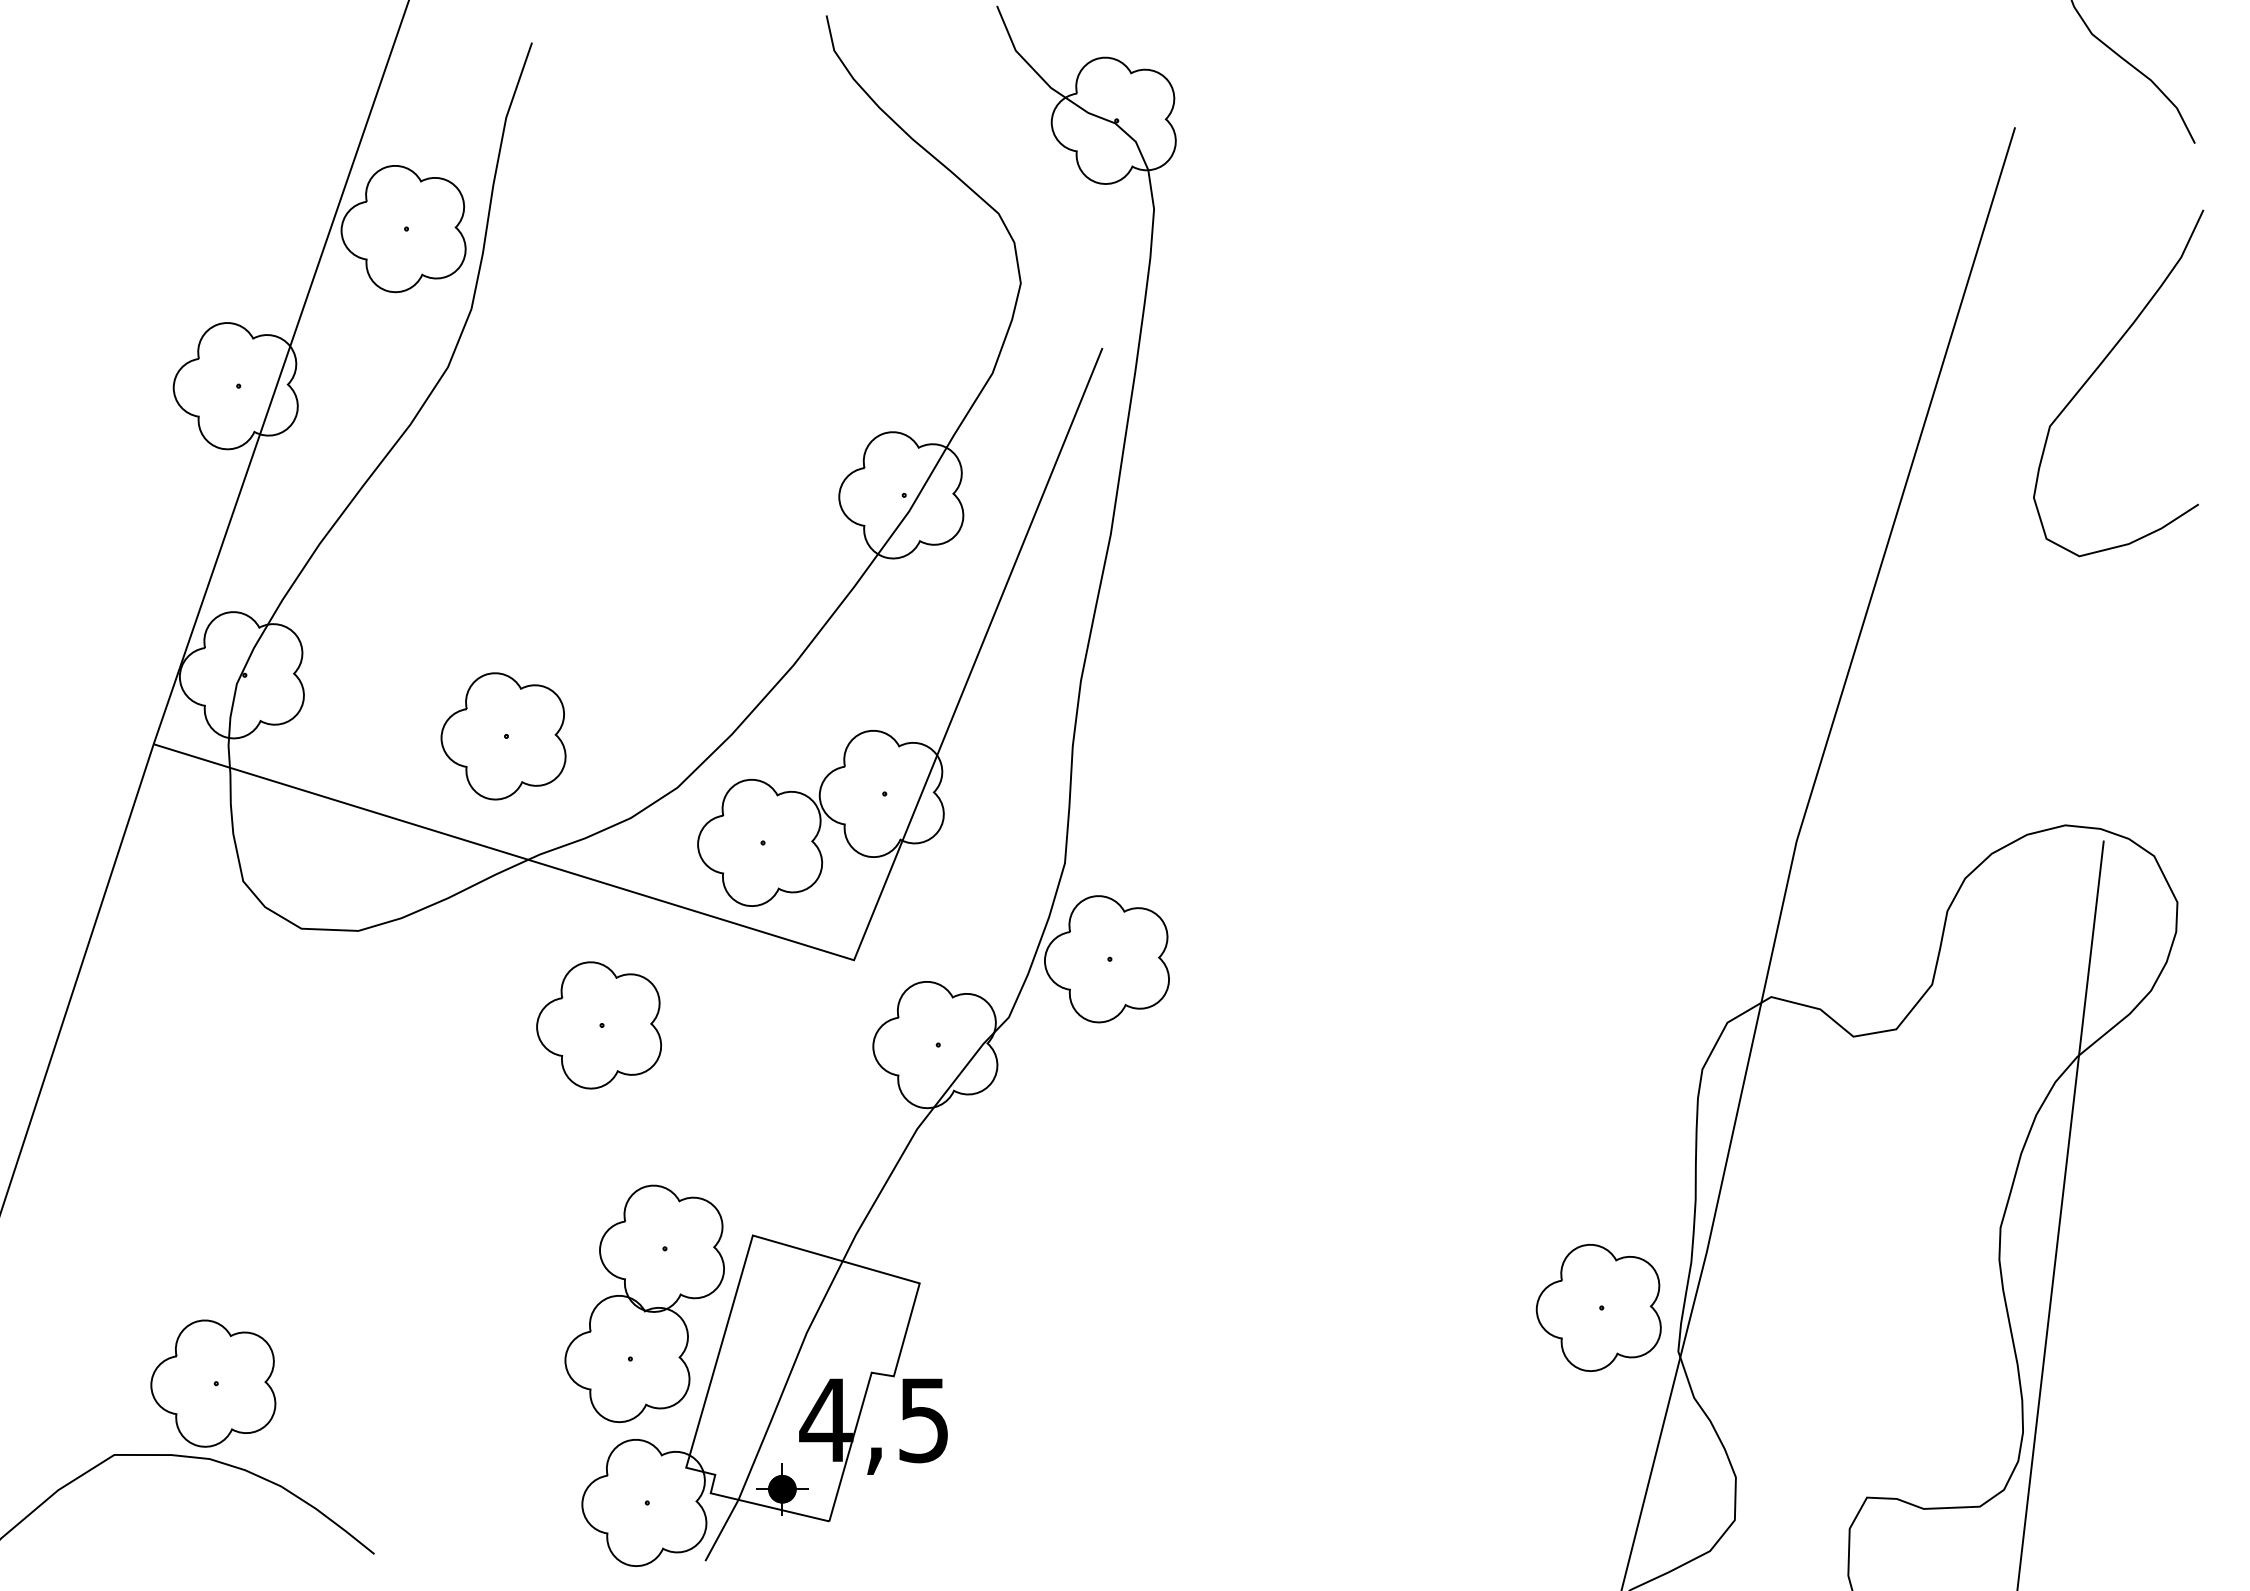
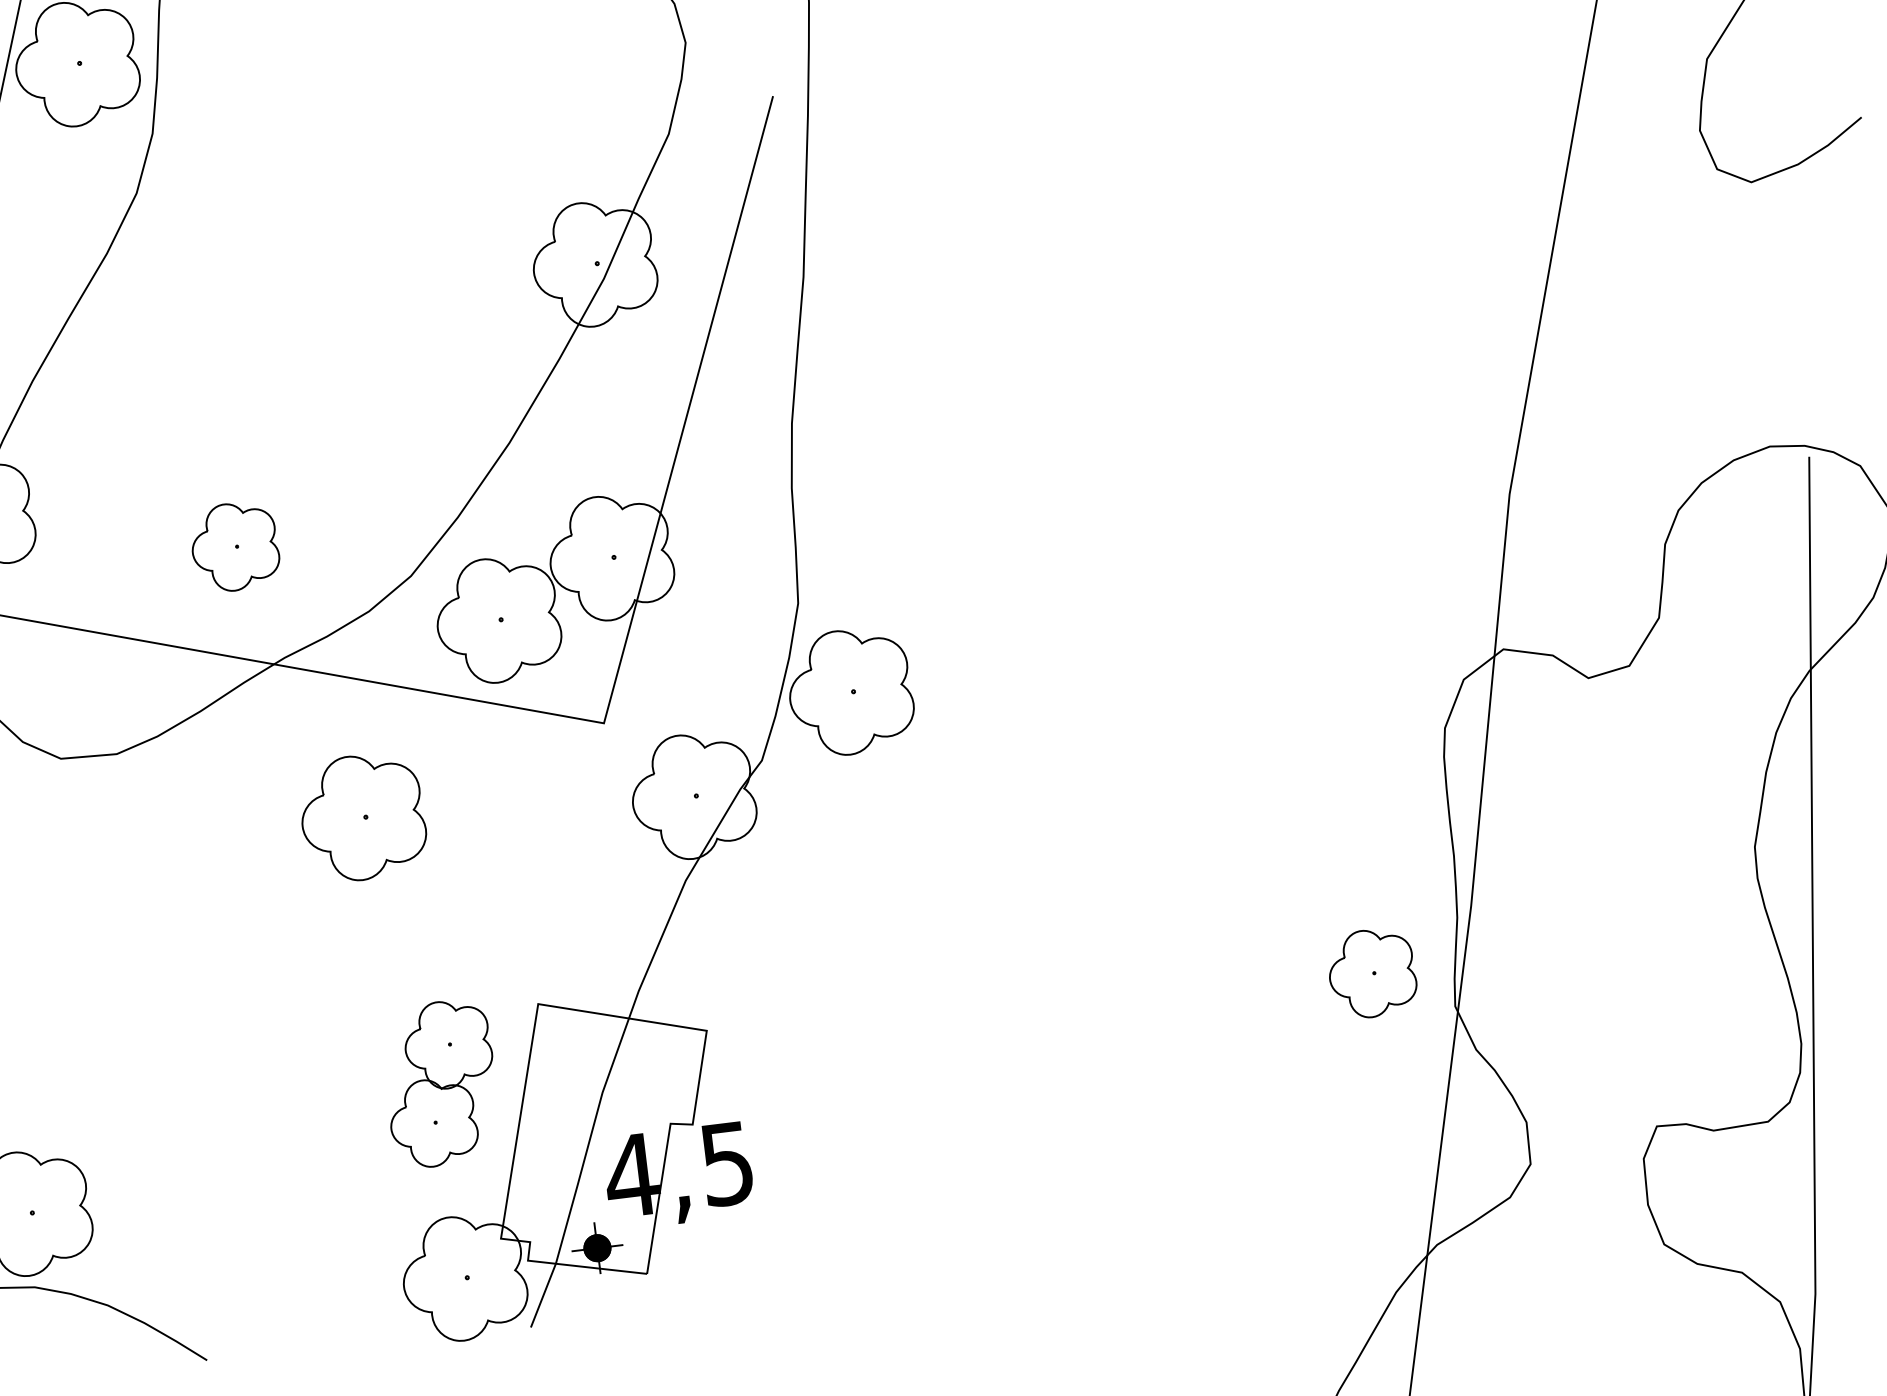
part: (503, 736) -> (235, 546), size x0.7
part: (644, 1303) -> (440, 1083), size x0.7
part: (1598, 1307) -> (1372, 973), size x0.7

